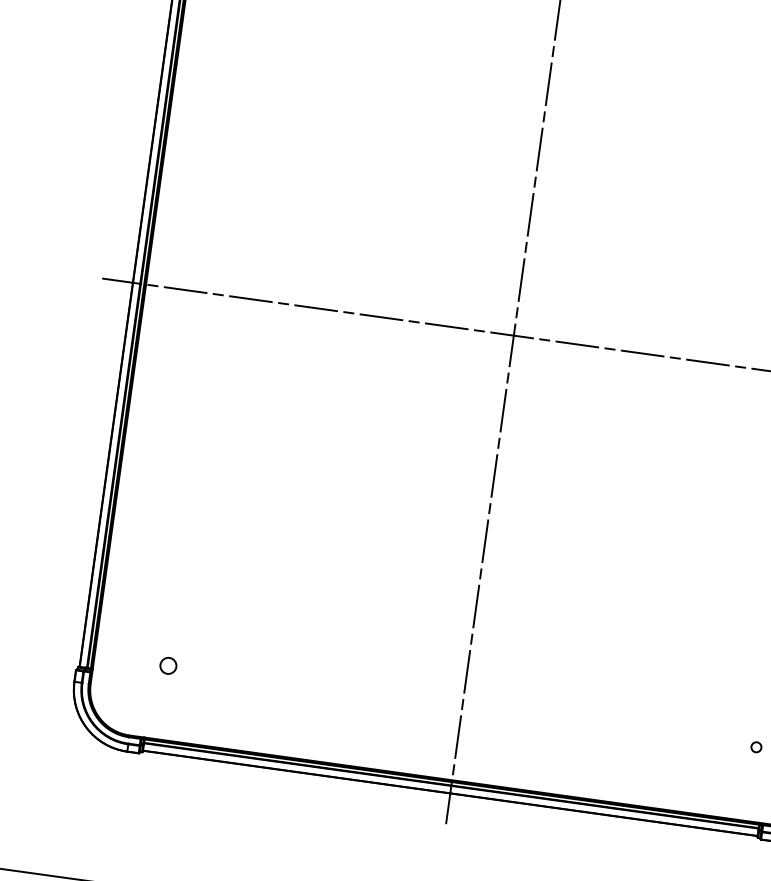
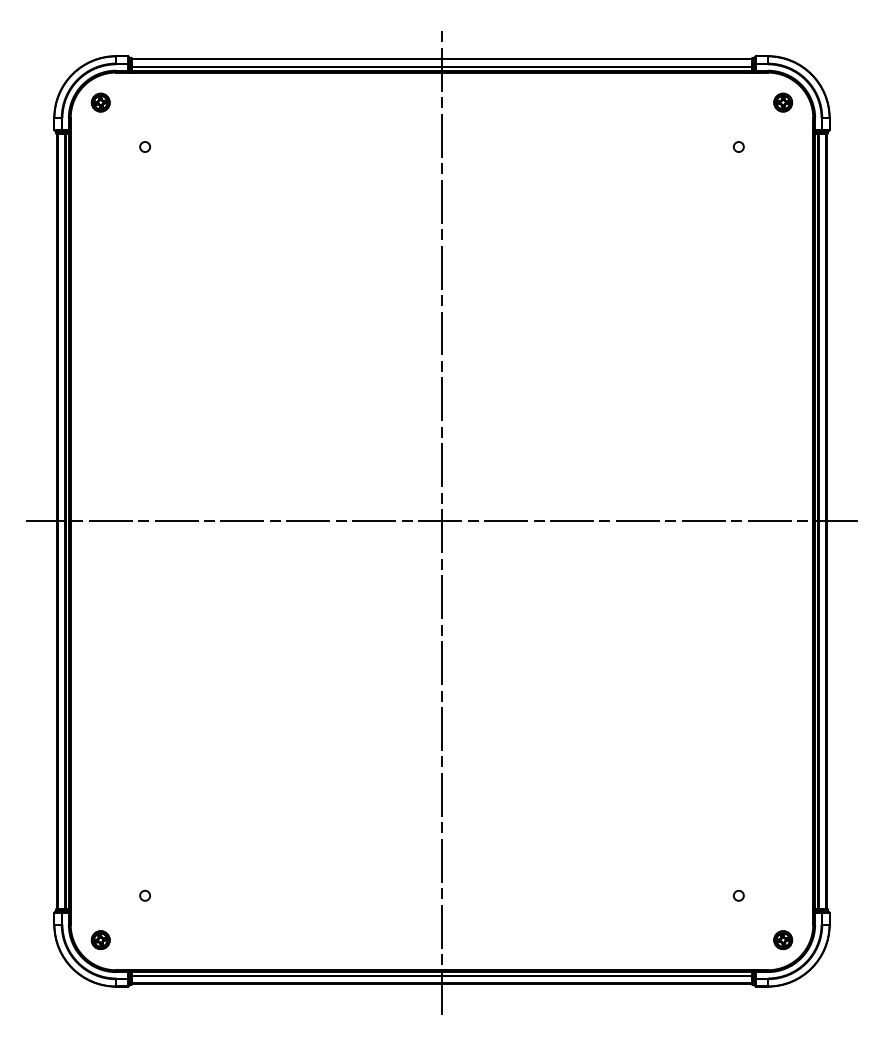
circle: (167, 665) -> (144, 895), size x0.62
part: (117, 703) -> (100, 940), added

